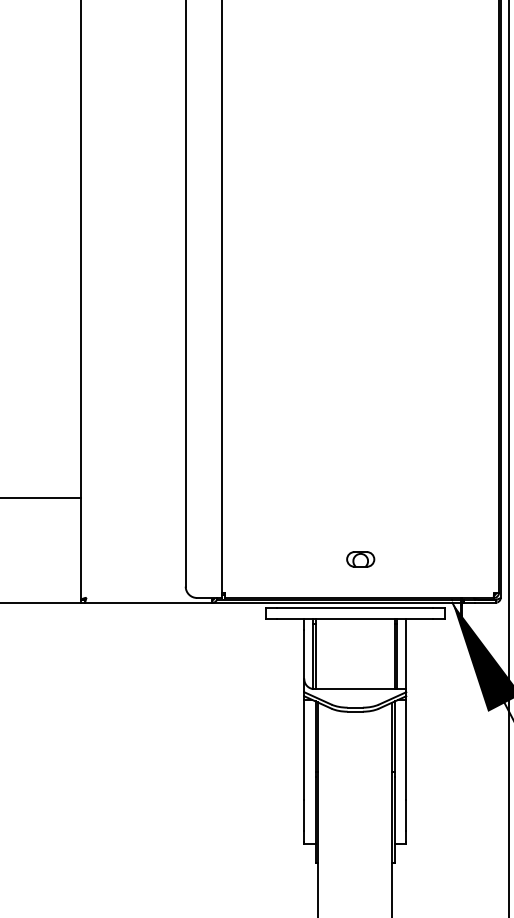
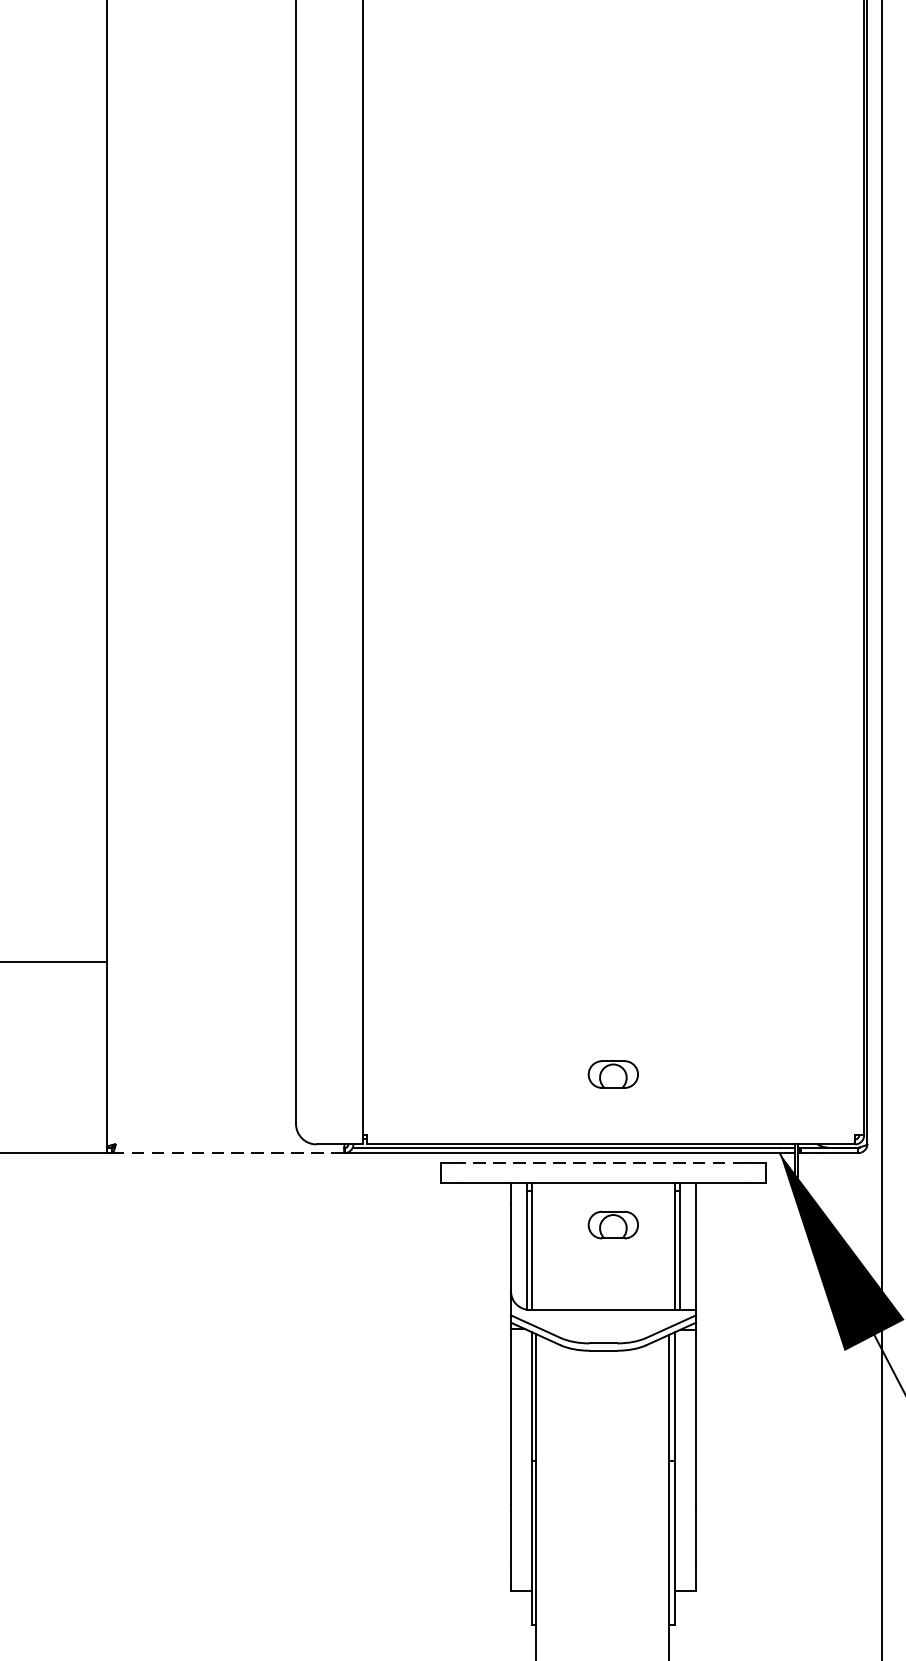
line: (148, 602) -> (228, 1152), solid -> dashed
line: (354, 607) -> (602, 1161), solid -> dashed
part: (360, 642) -> (612, 1225), added

